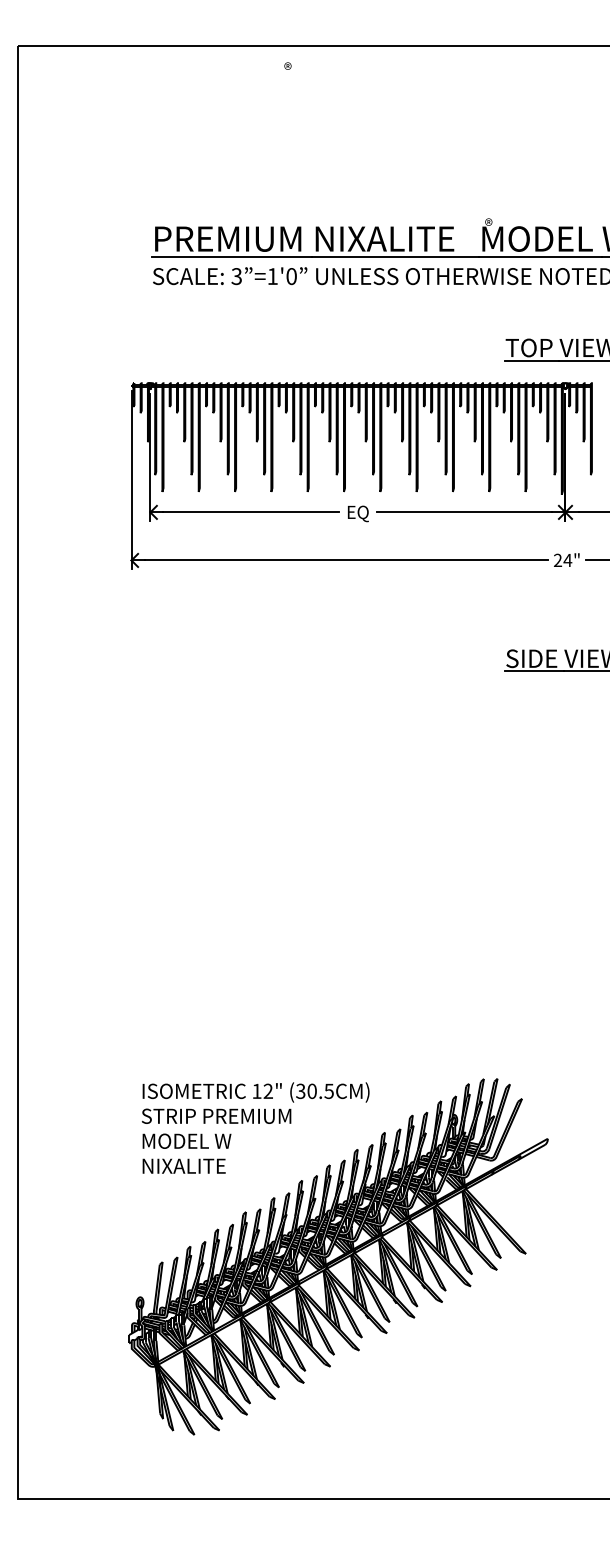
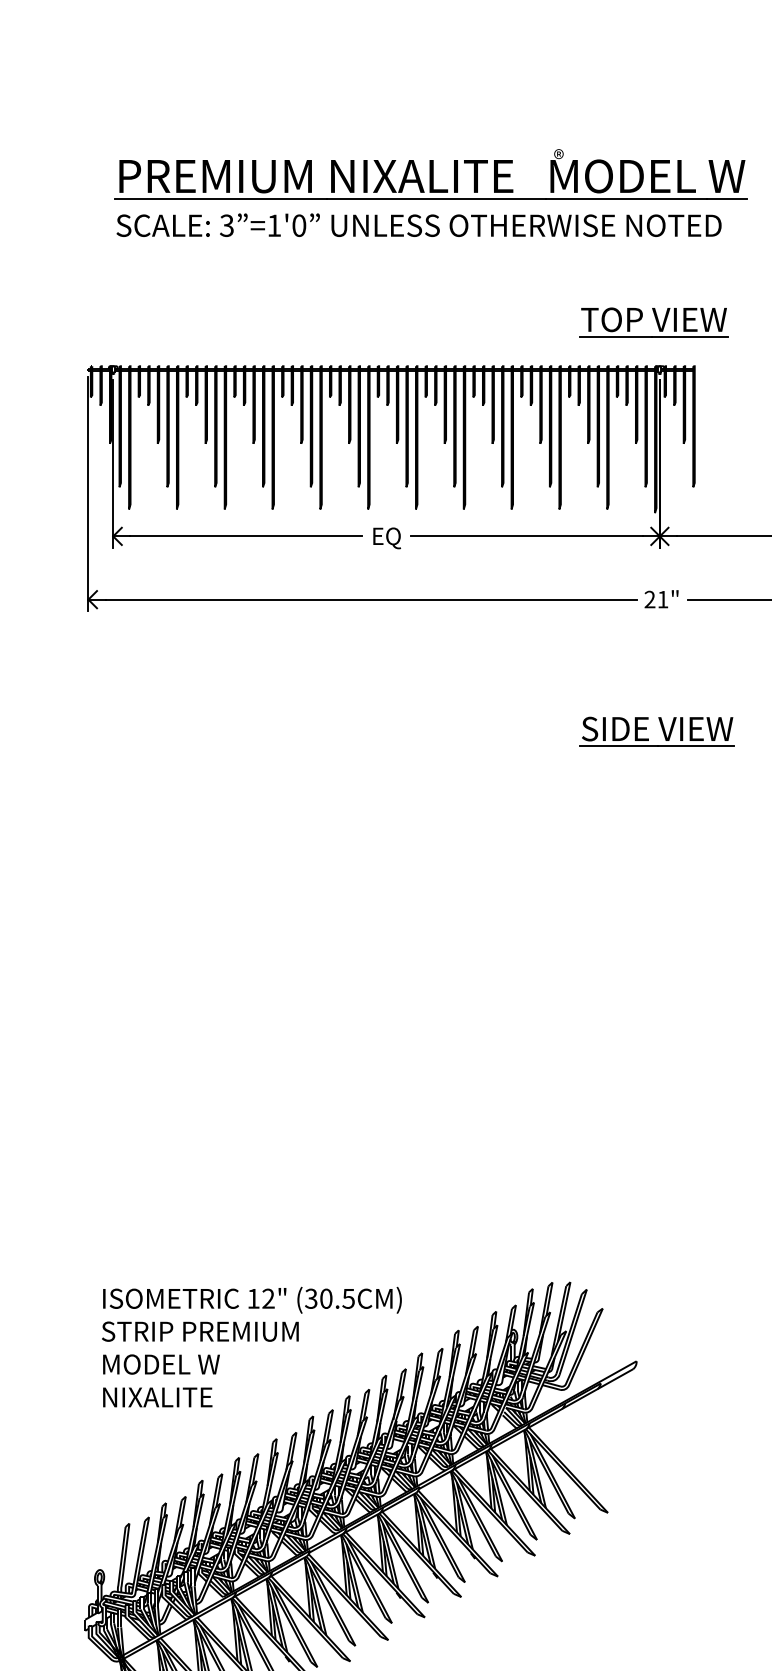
text: (567, 560) -> (662, 599), 24" -> 21"

